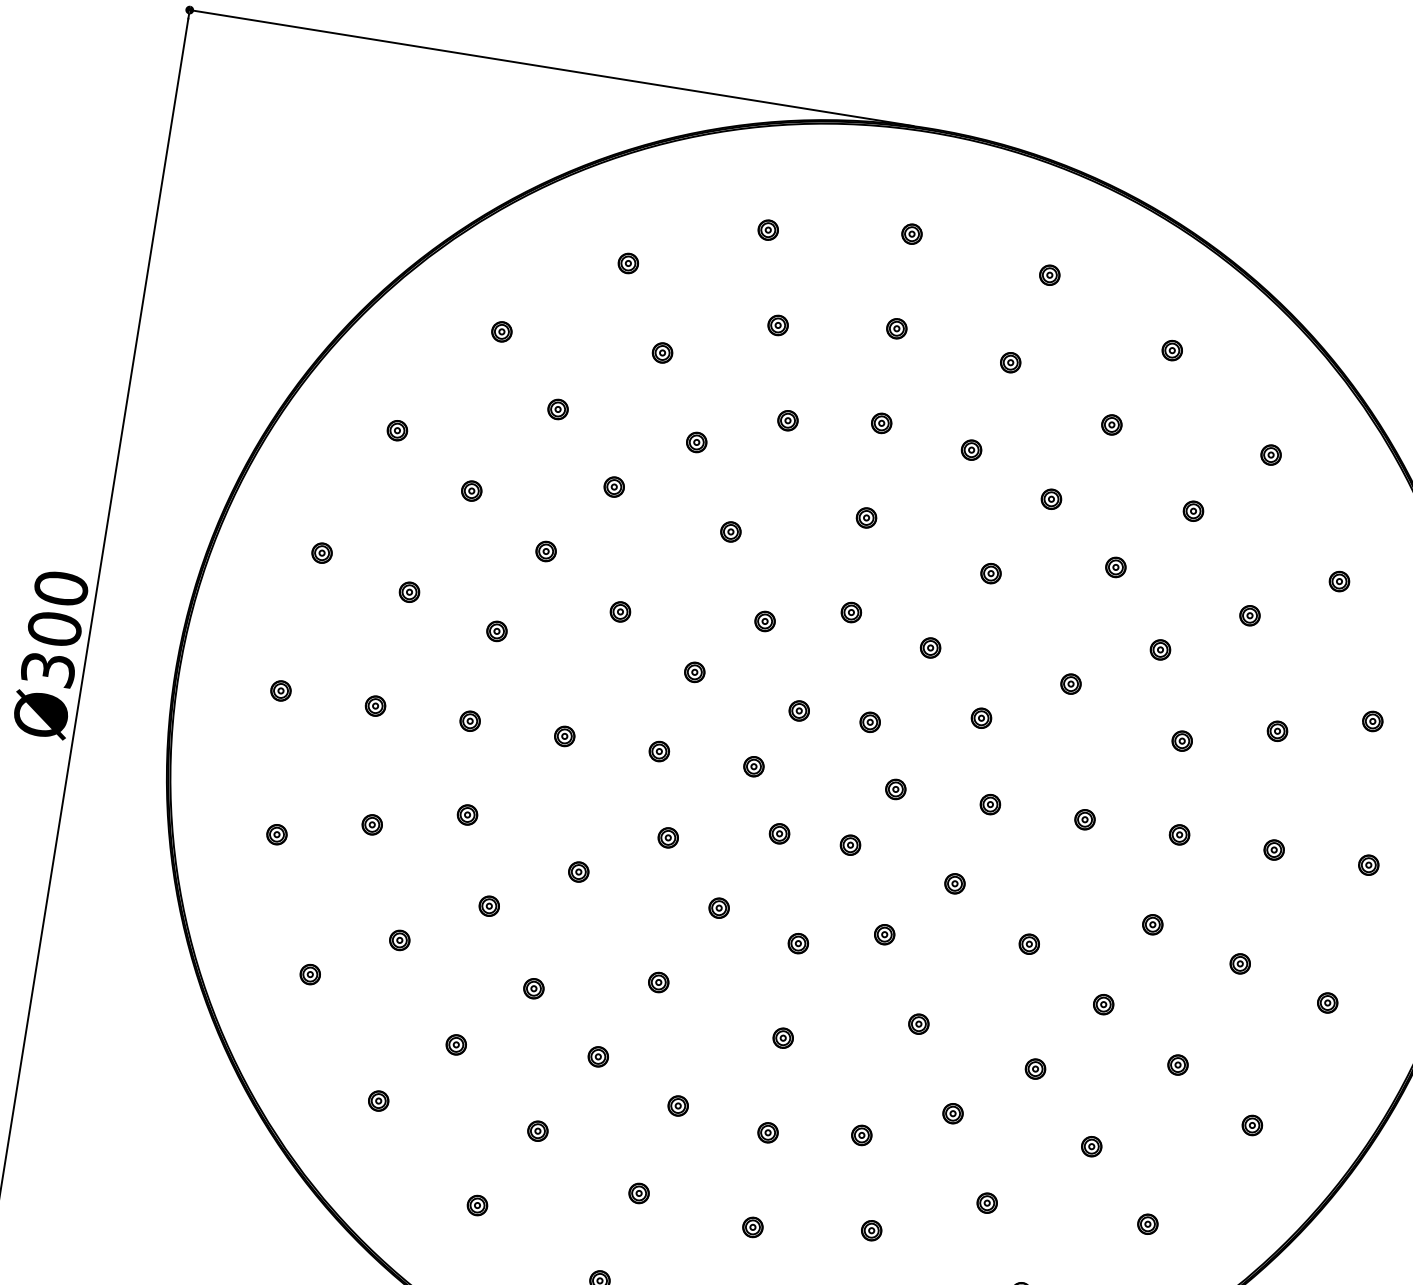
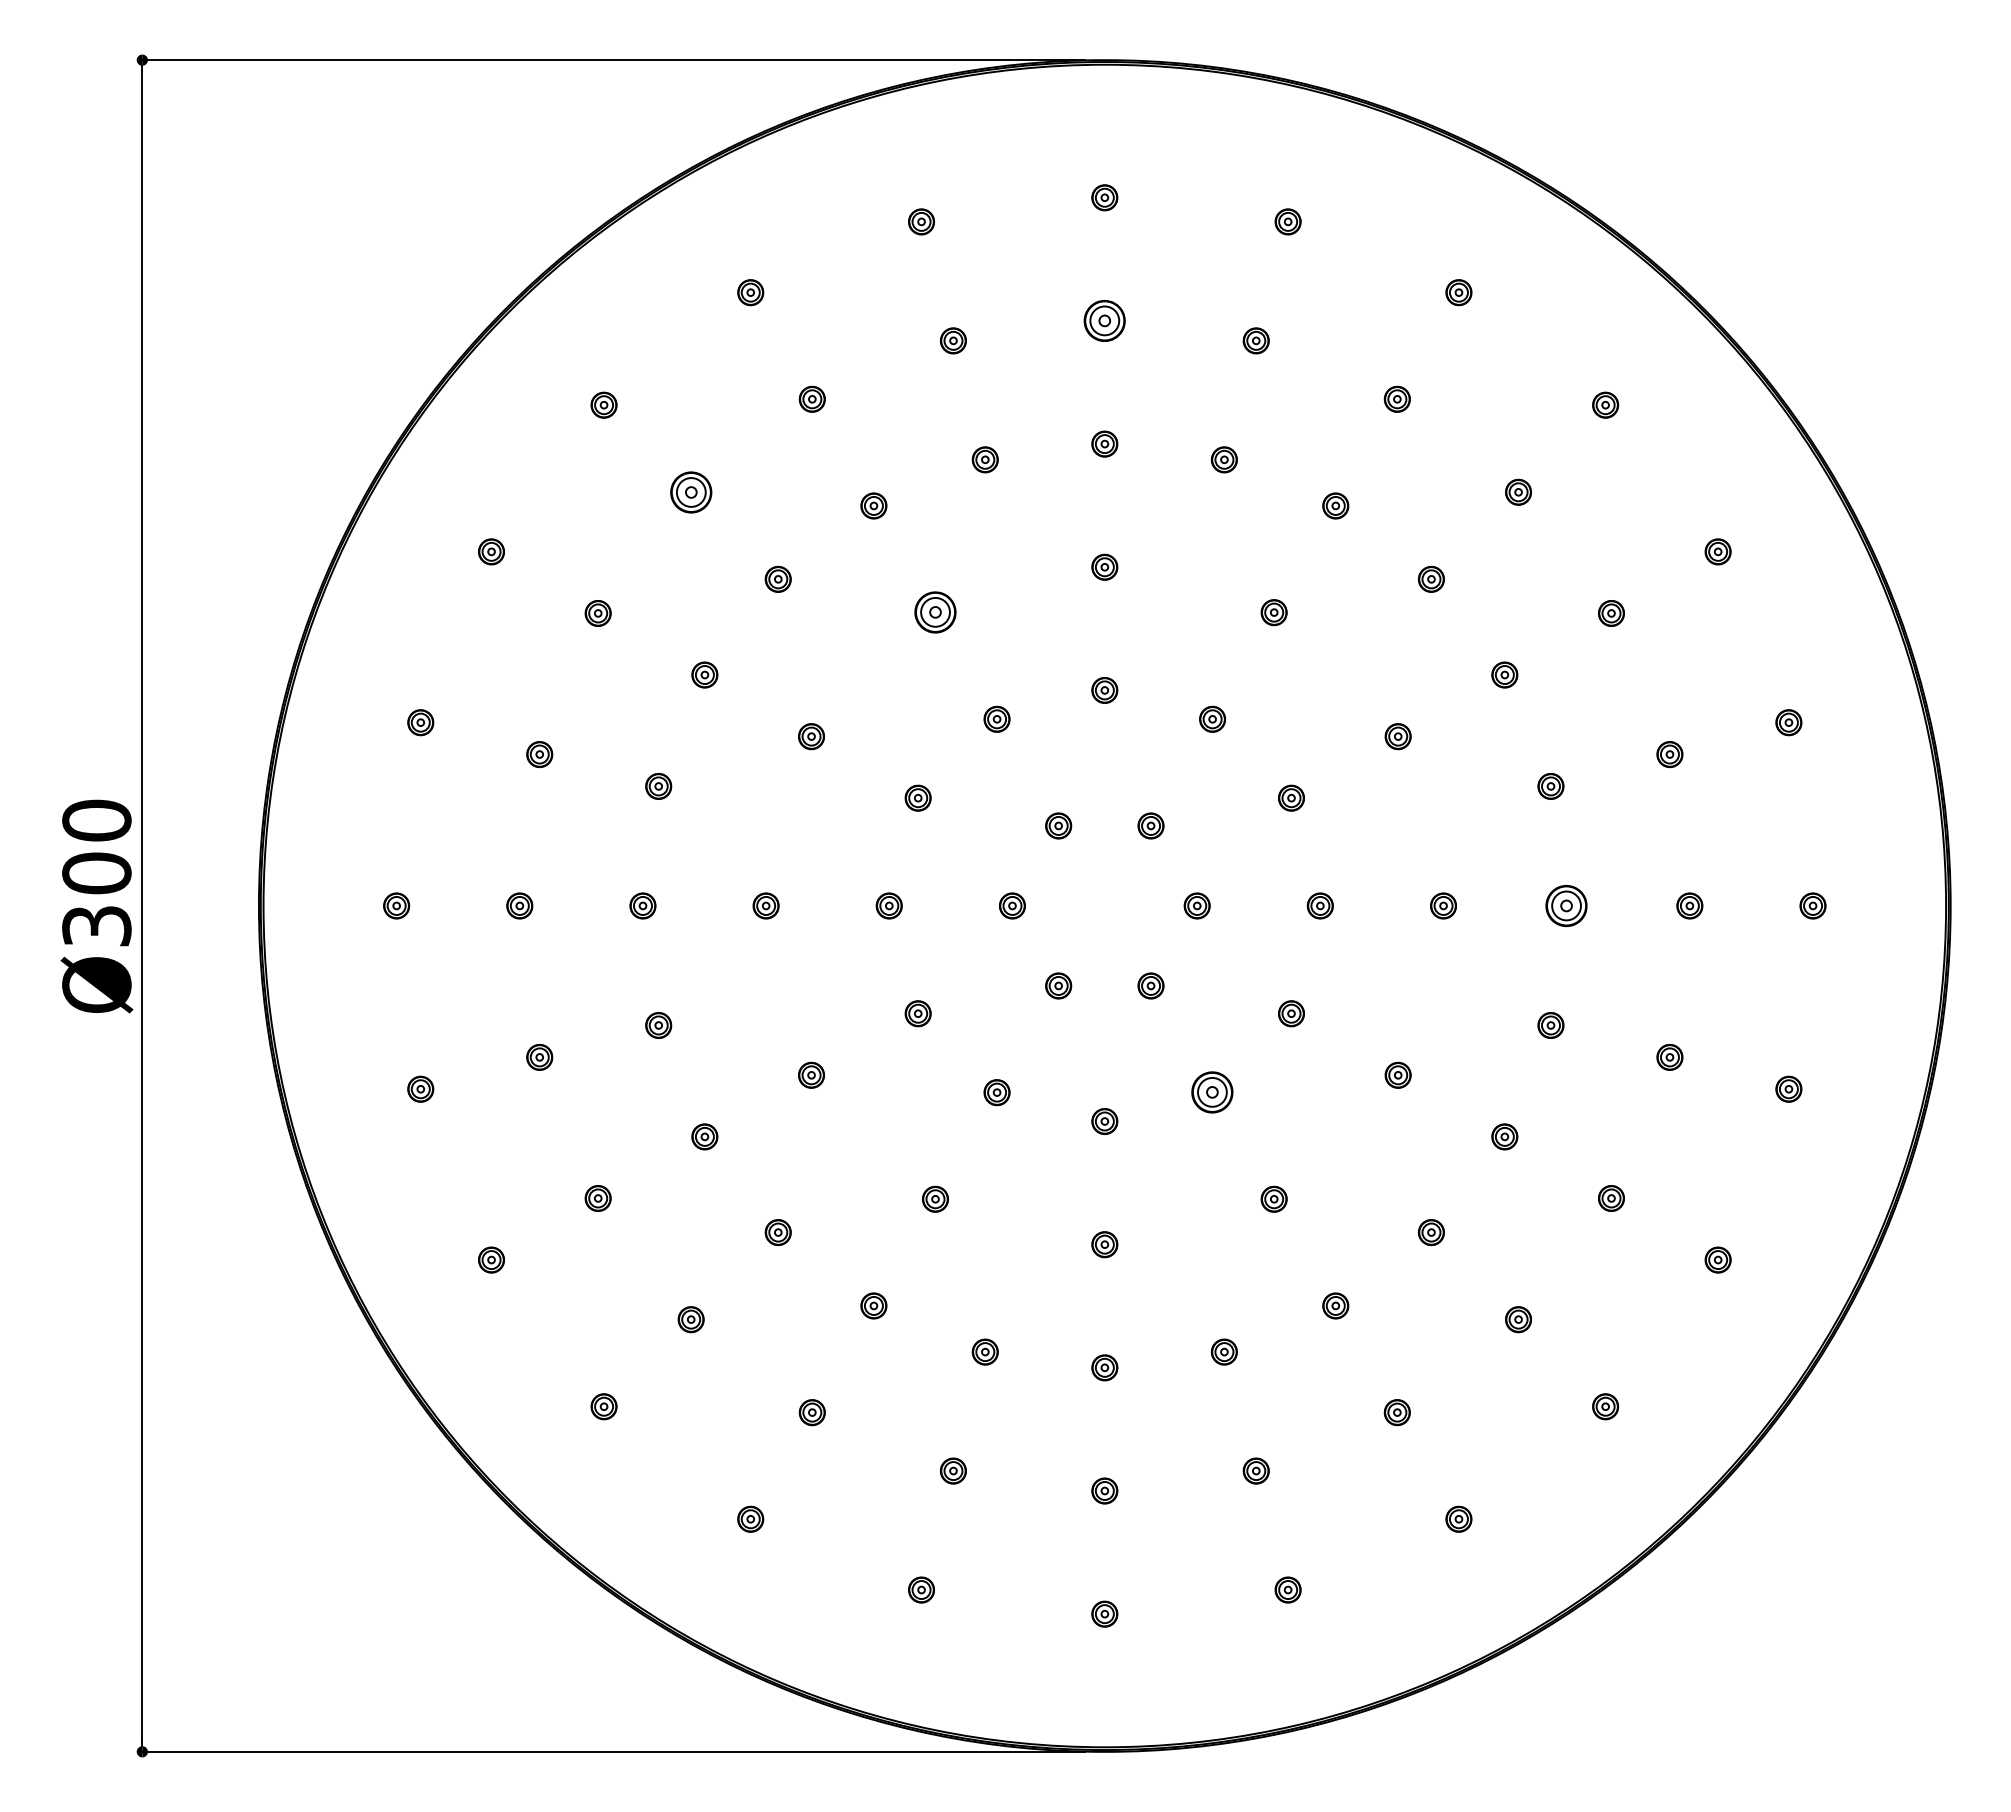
part: (896, 328) -> (1104, 320), size x1.6
part: (557, 408) -> (690, 491), size x1.6
part: (730, 531) -> (935, 612), size x1.6
part: (1179, 834) -> (1566, 905), size x1.6
part: (884, 934) -> (1212, 1092), size x1.6

